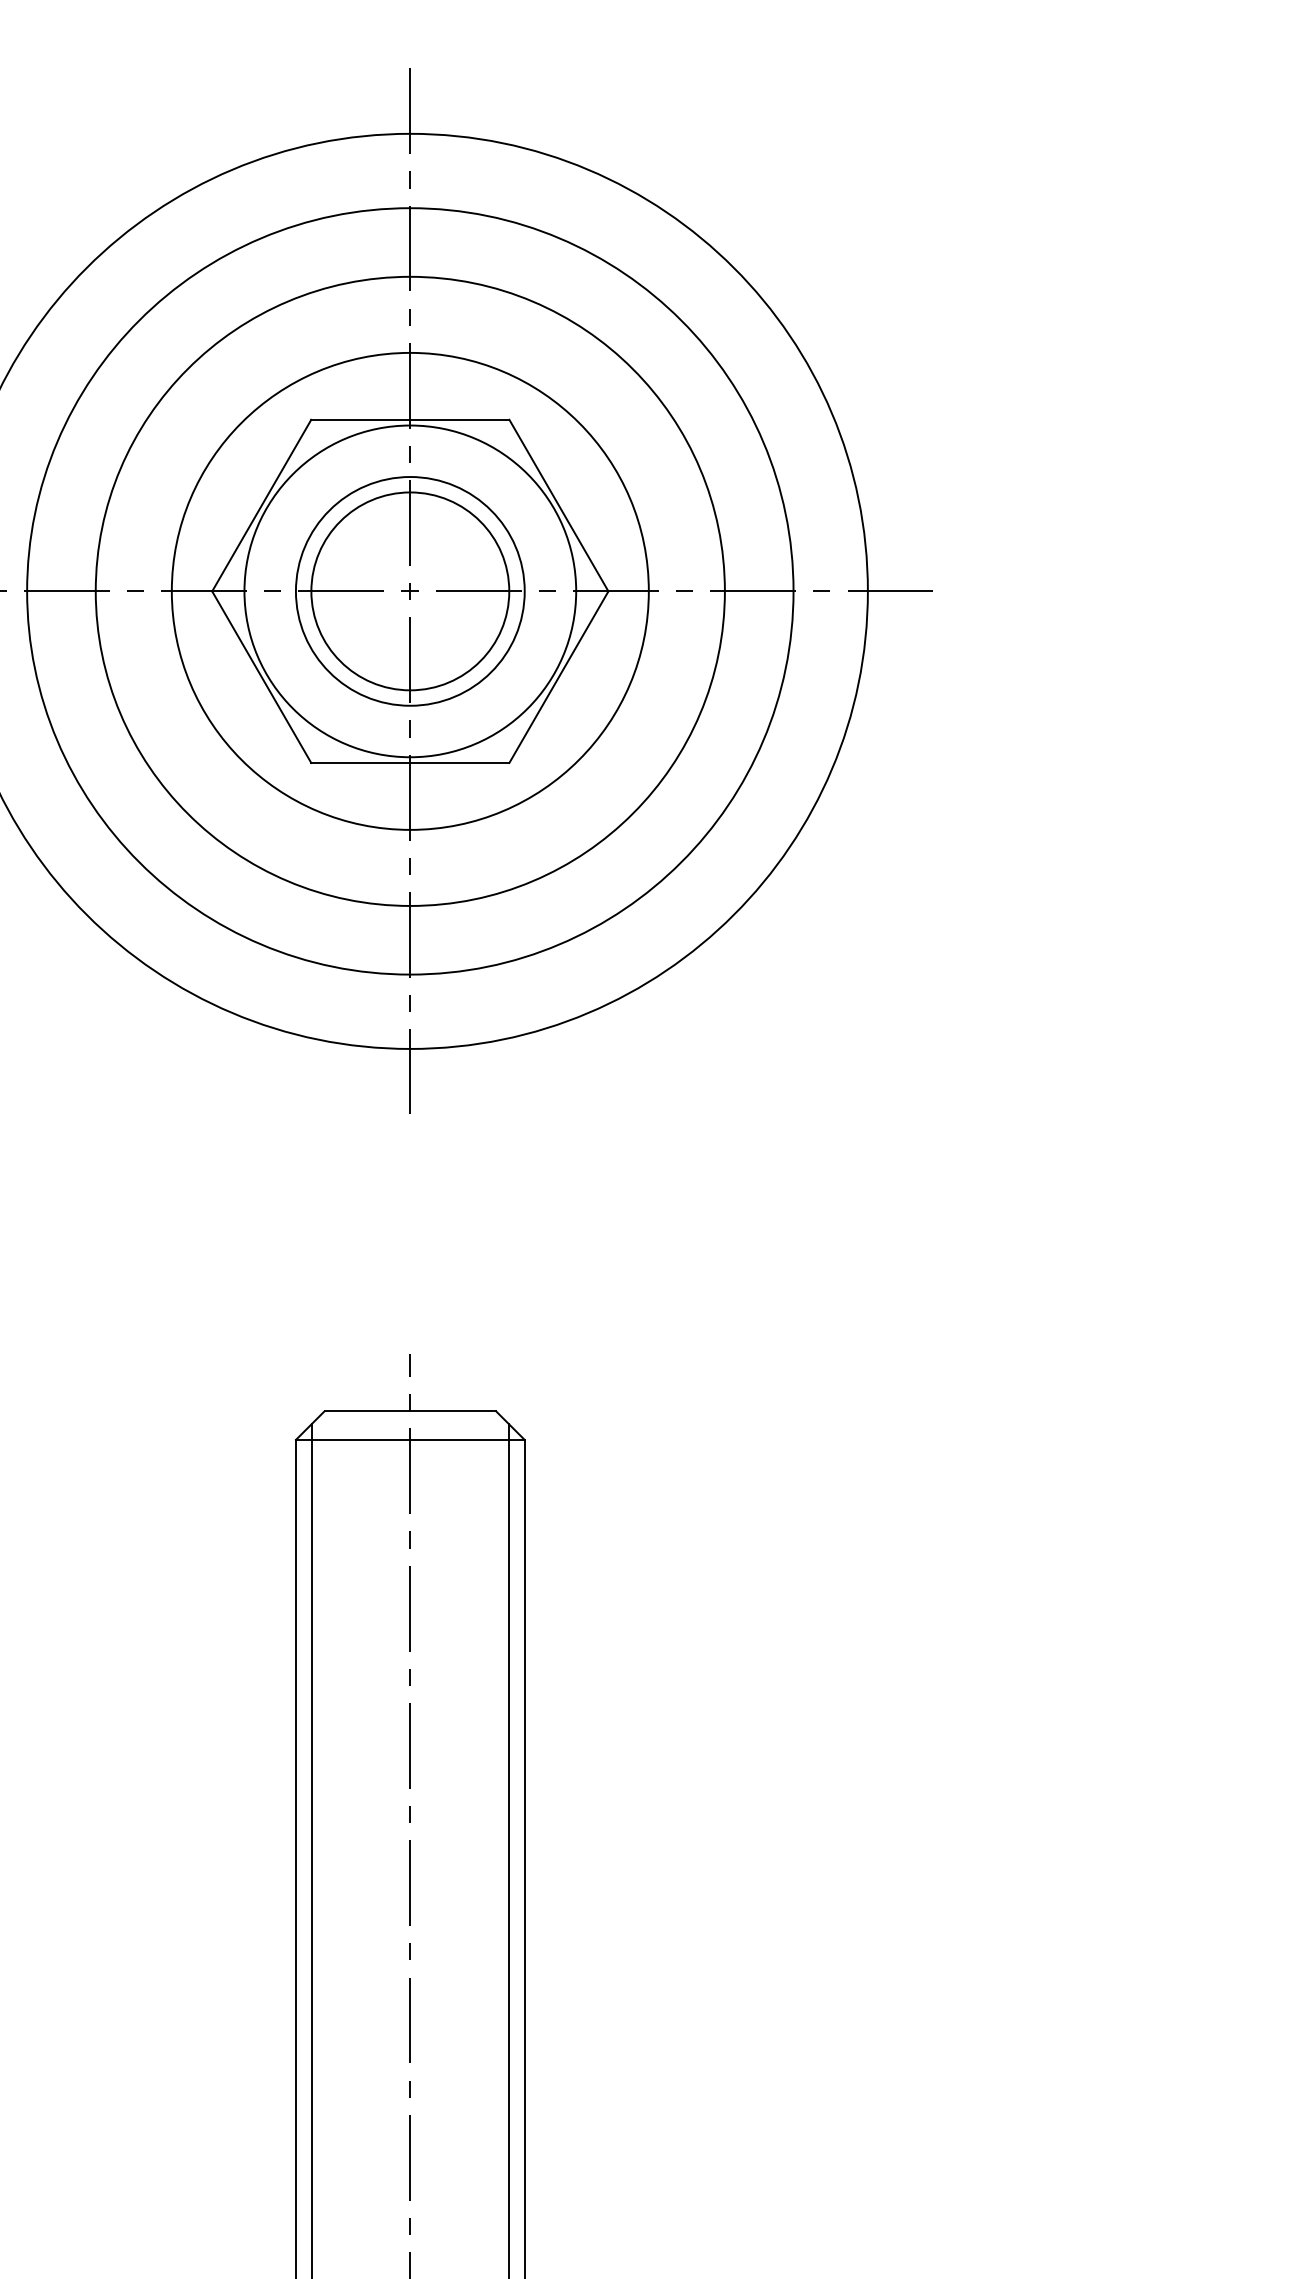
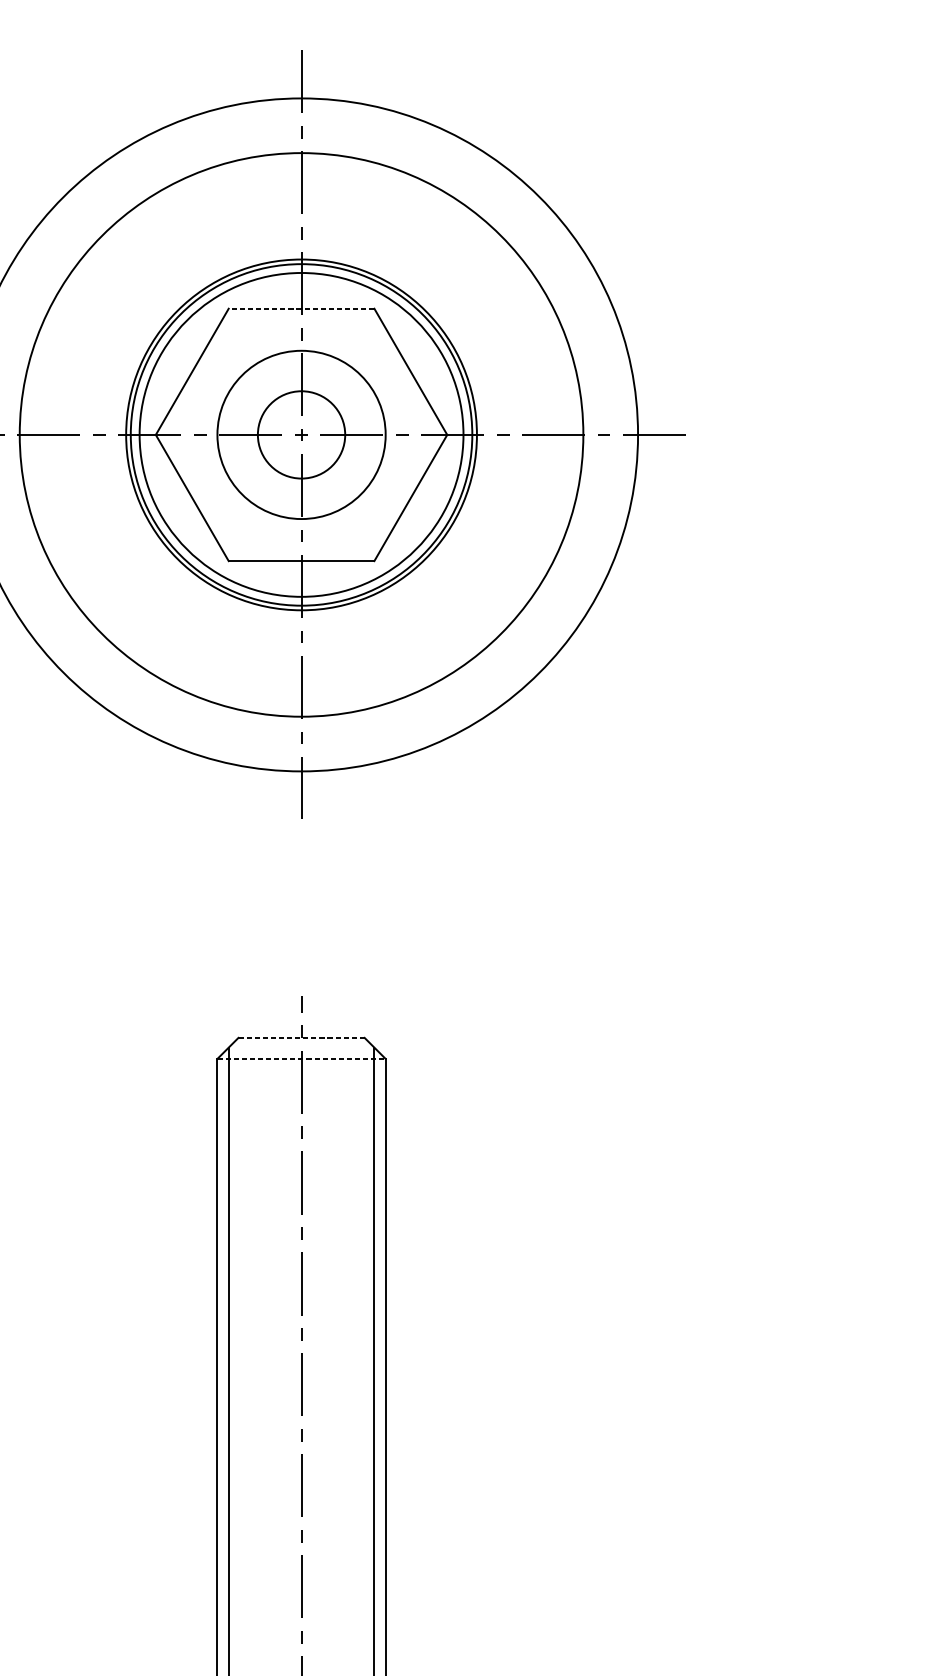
line: (409, 419) -> (300, 308), solid -> dashed
circle: (409, 590) -> (300, 434), size x0.7
circle: (410, 591) -> (301, 435), size x0.6
circle: (410, 591) -> (301, 435), size x1.4
line: (410, 1411) -> (301, 1038), solid -> dashed
line: (410, 1439) -> (301, 1058), solid -> dashed

